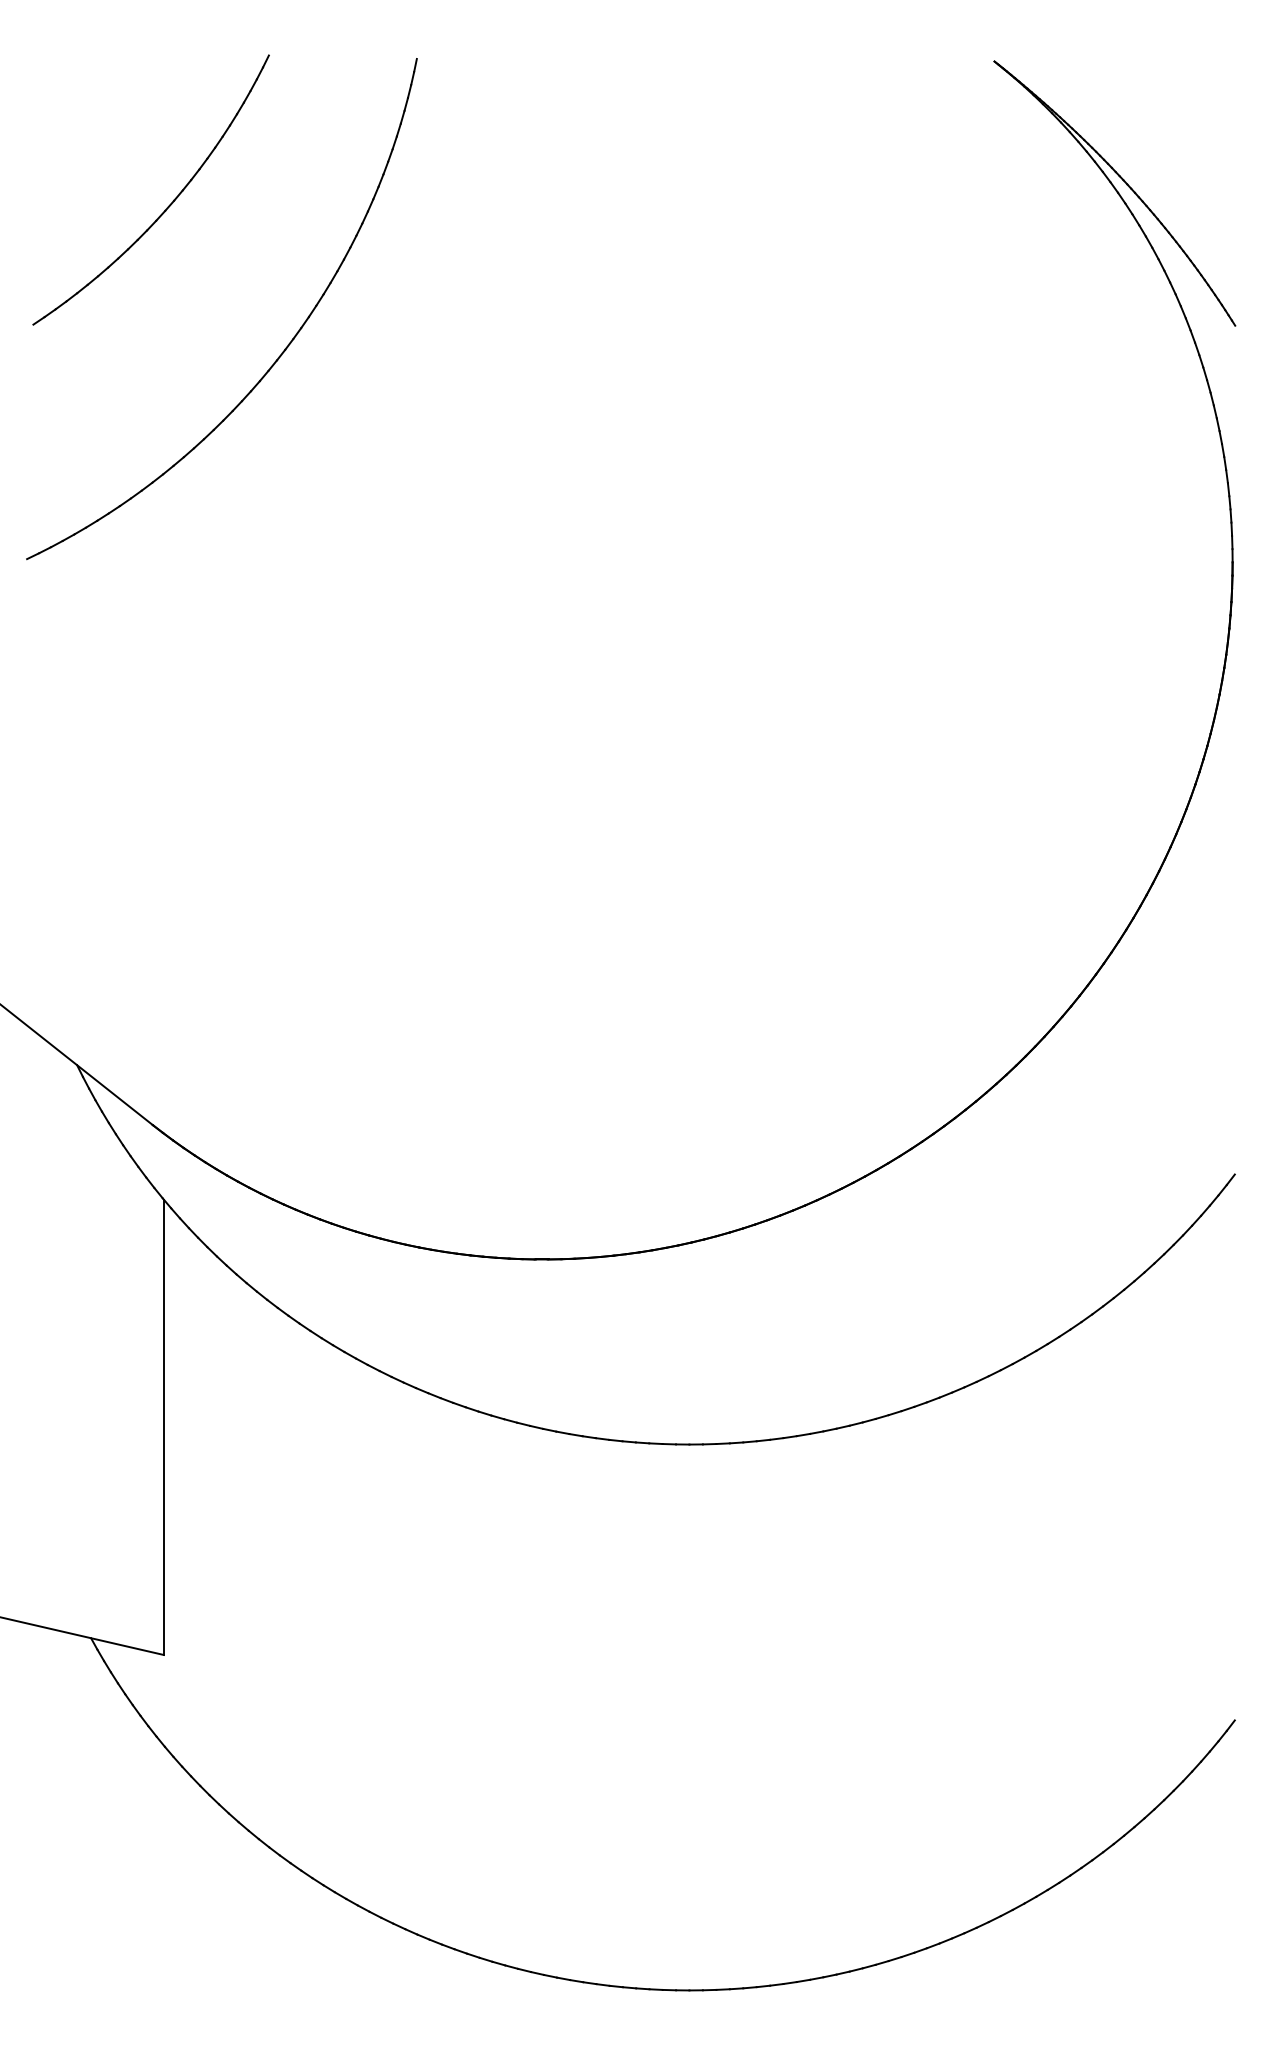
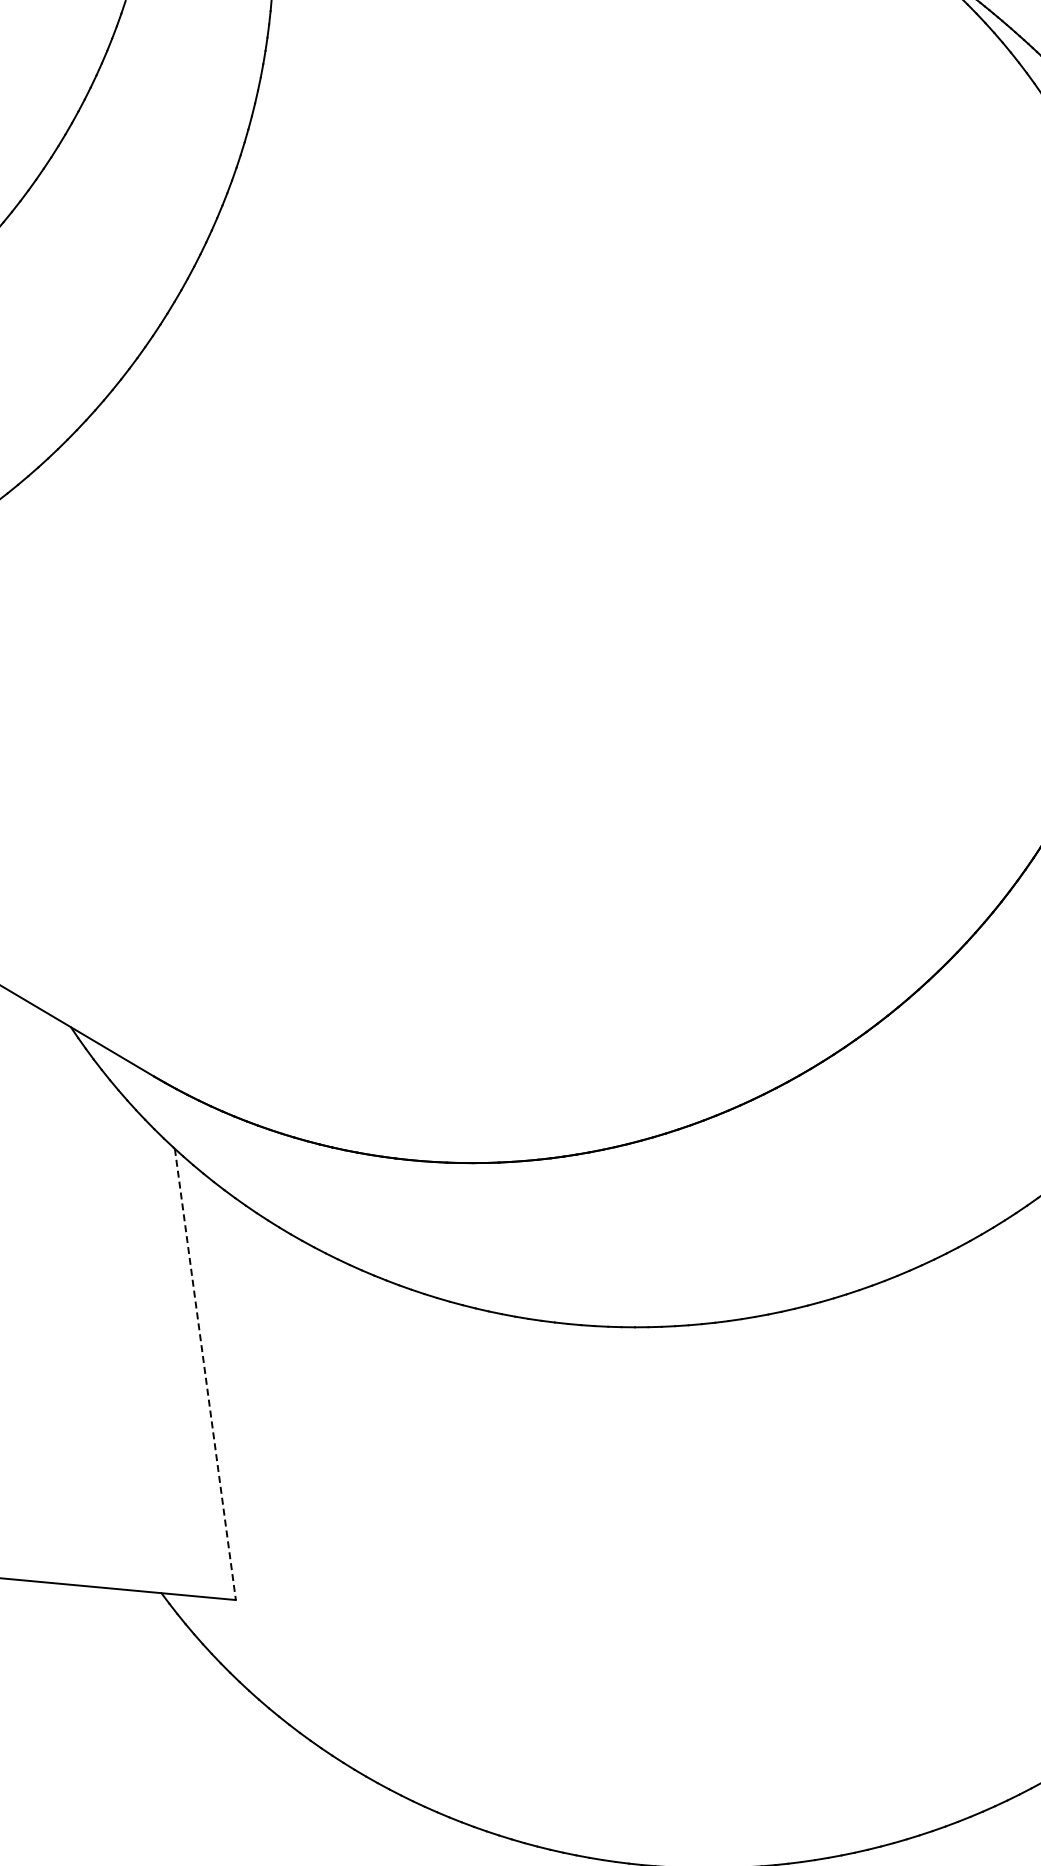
line: (163, 1427) -> (205, 1374), solid -> dashed

